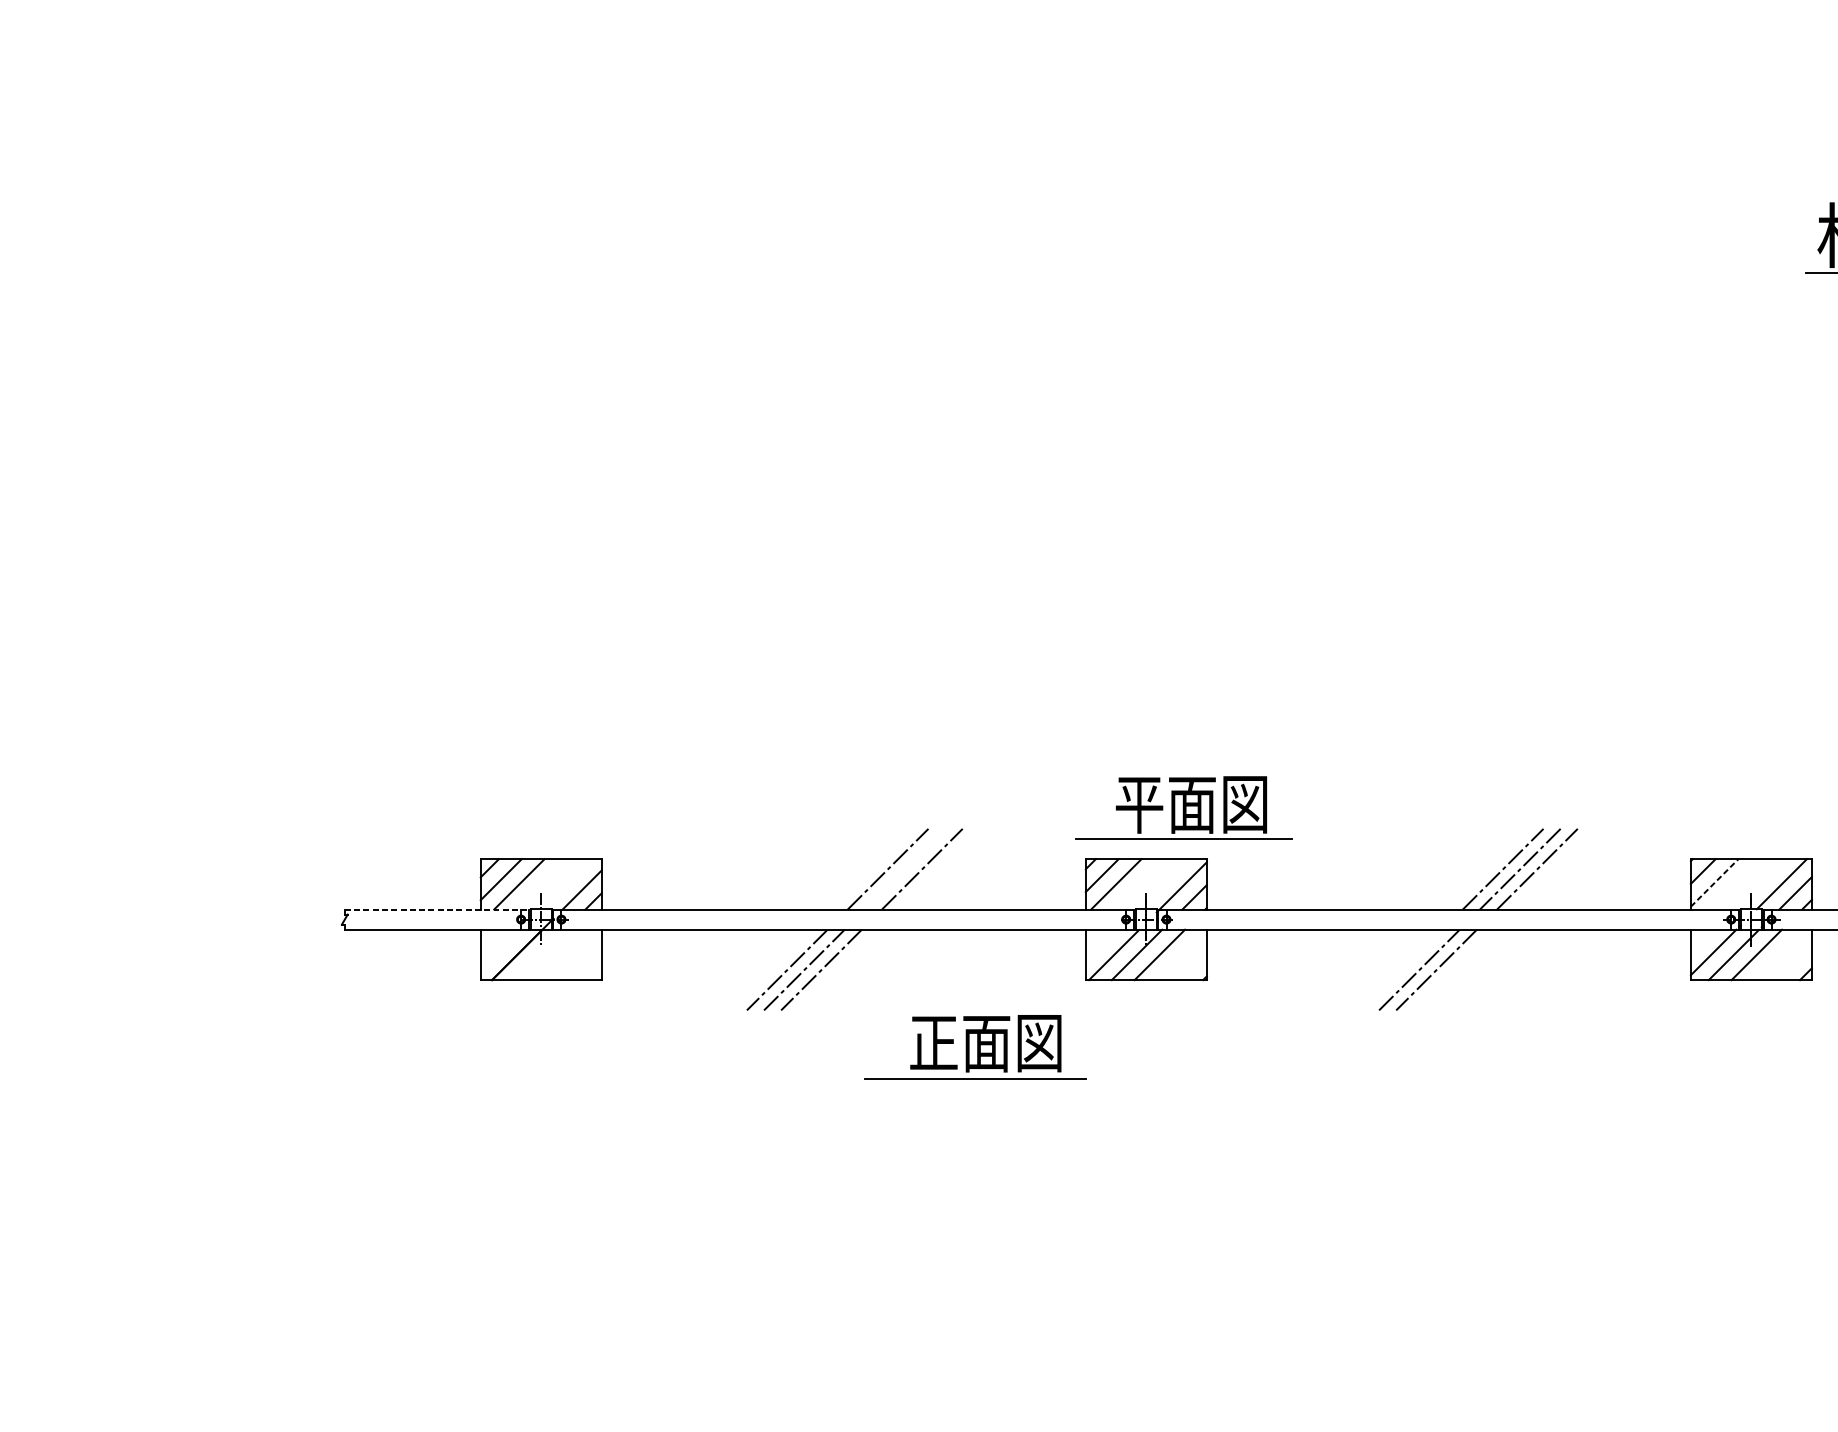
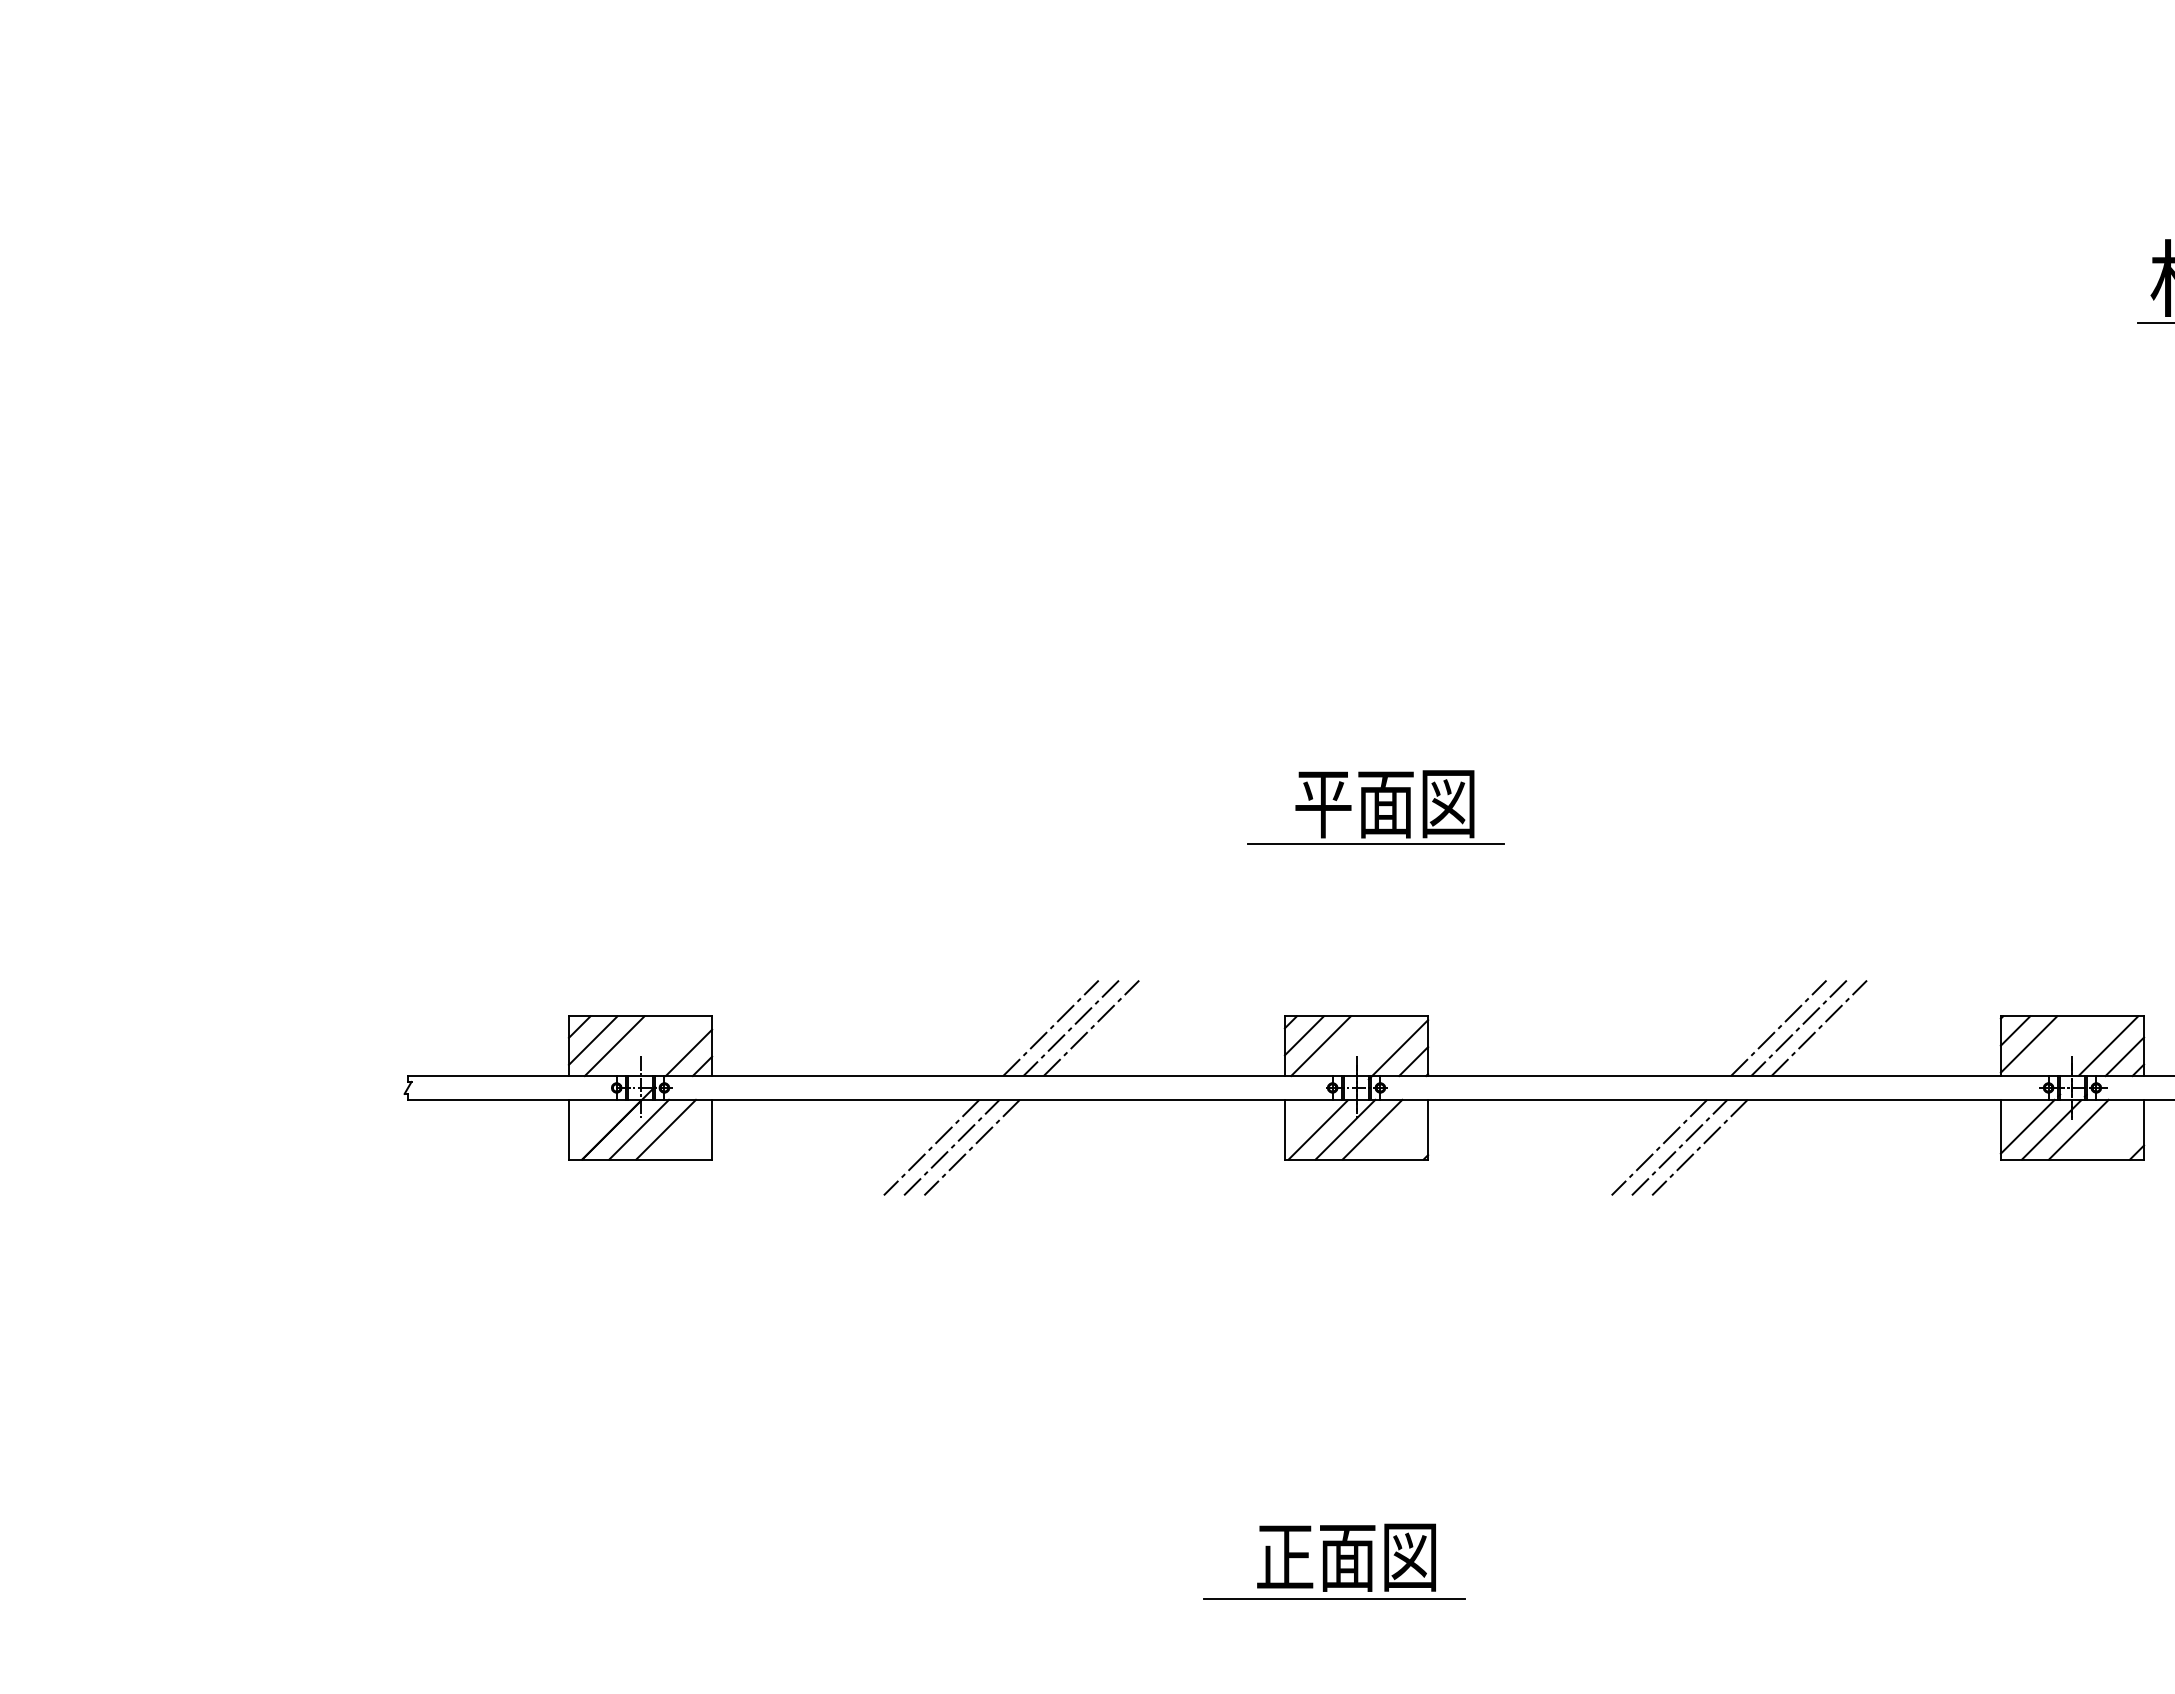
part: (1183, 807) -> (1375, 807), moved
line: (904, 869) -> (1070, 1028), added
line: (1715, 882) -> (2029, 1044), dashed -> solid
line: (437, 909) -> (517, 1076), dashed -> solid
line: (539, 954) -> (638, 1129), added
line: (562, 954) -> (665, 1129), added
line: (1402, 969) -> (1659, 1147), added
part: (975, 1046) -> (1334, 1561), moved

